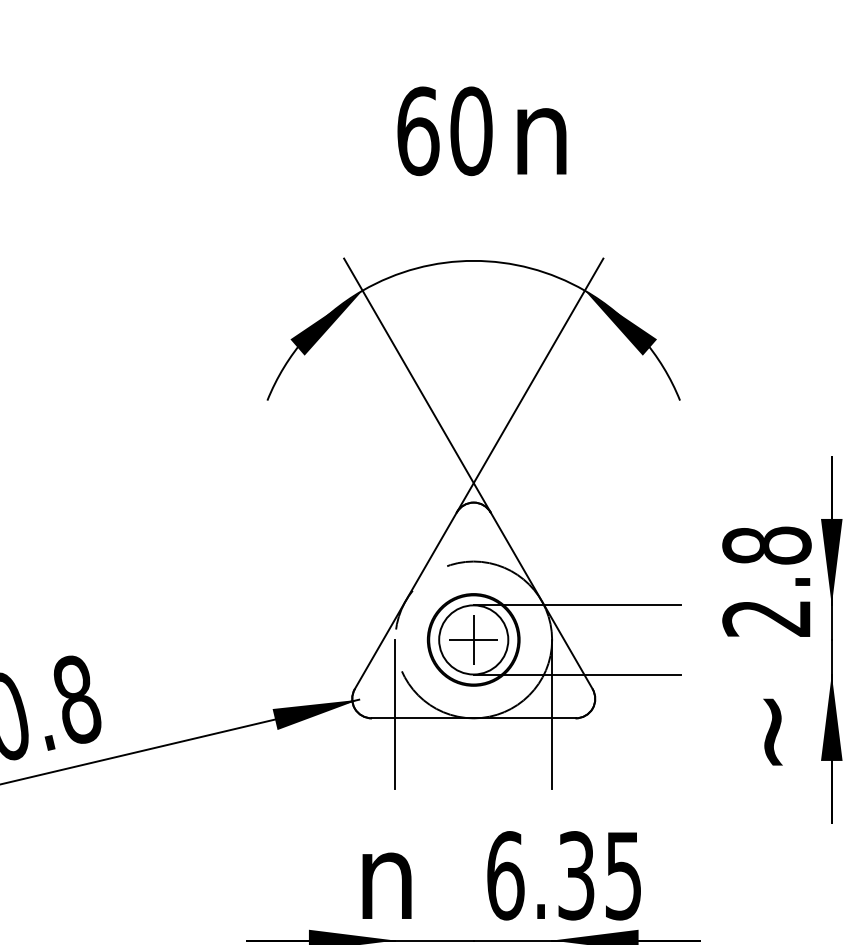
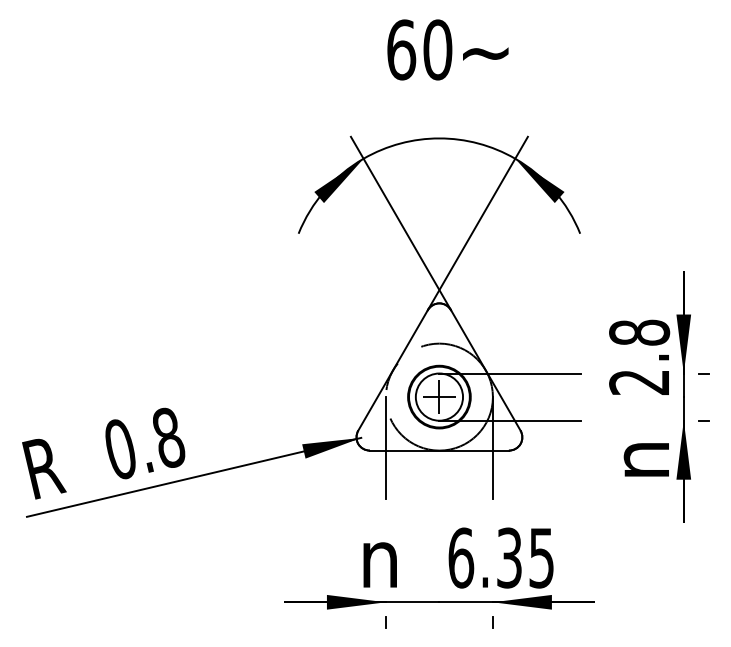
text: (541, 140) -> (485, 56), n -> ~
text: (775, 731) -> (645, 459), ~ -> n

